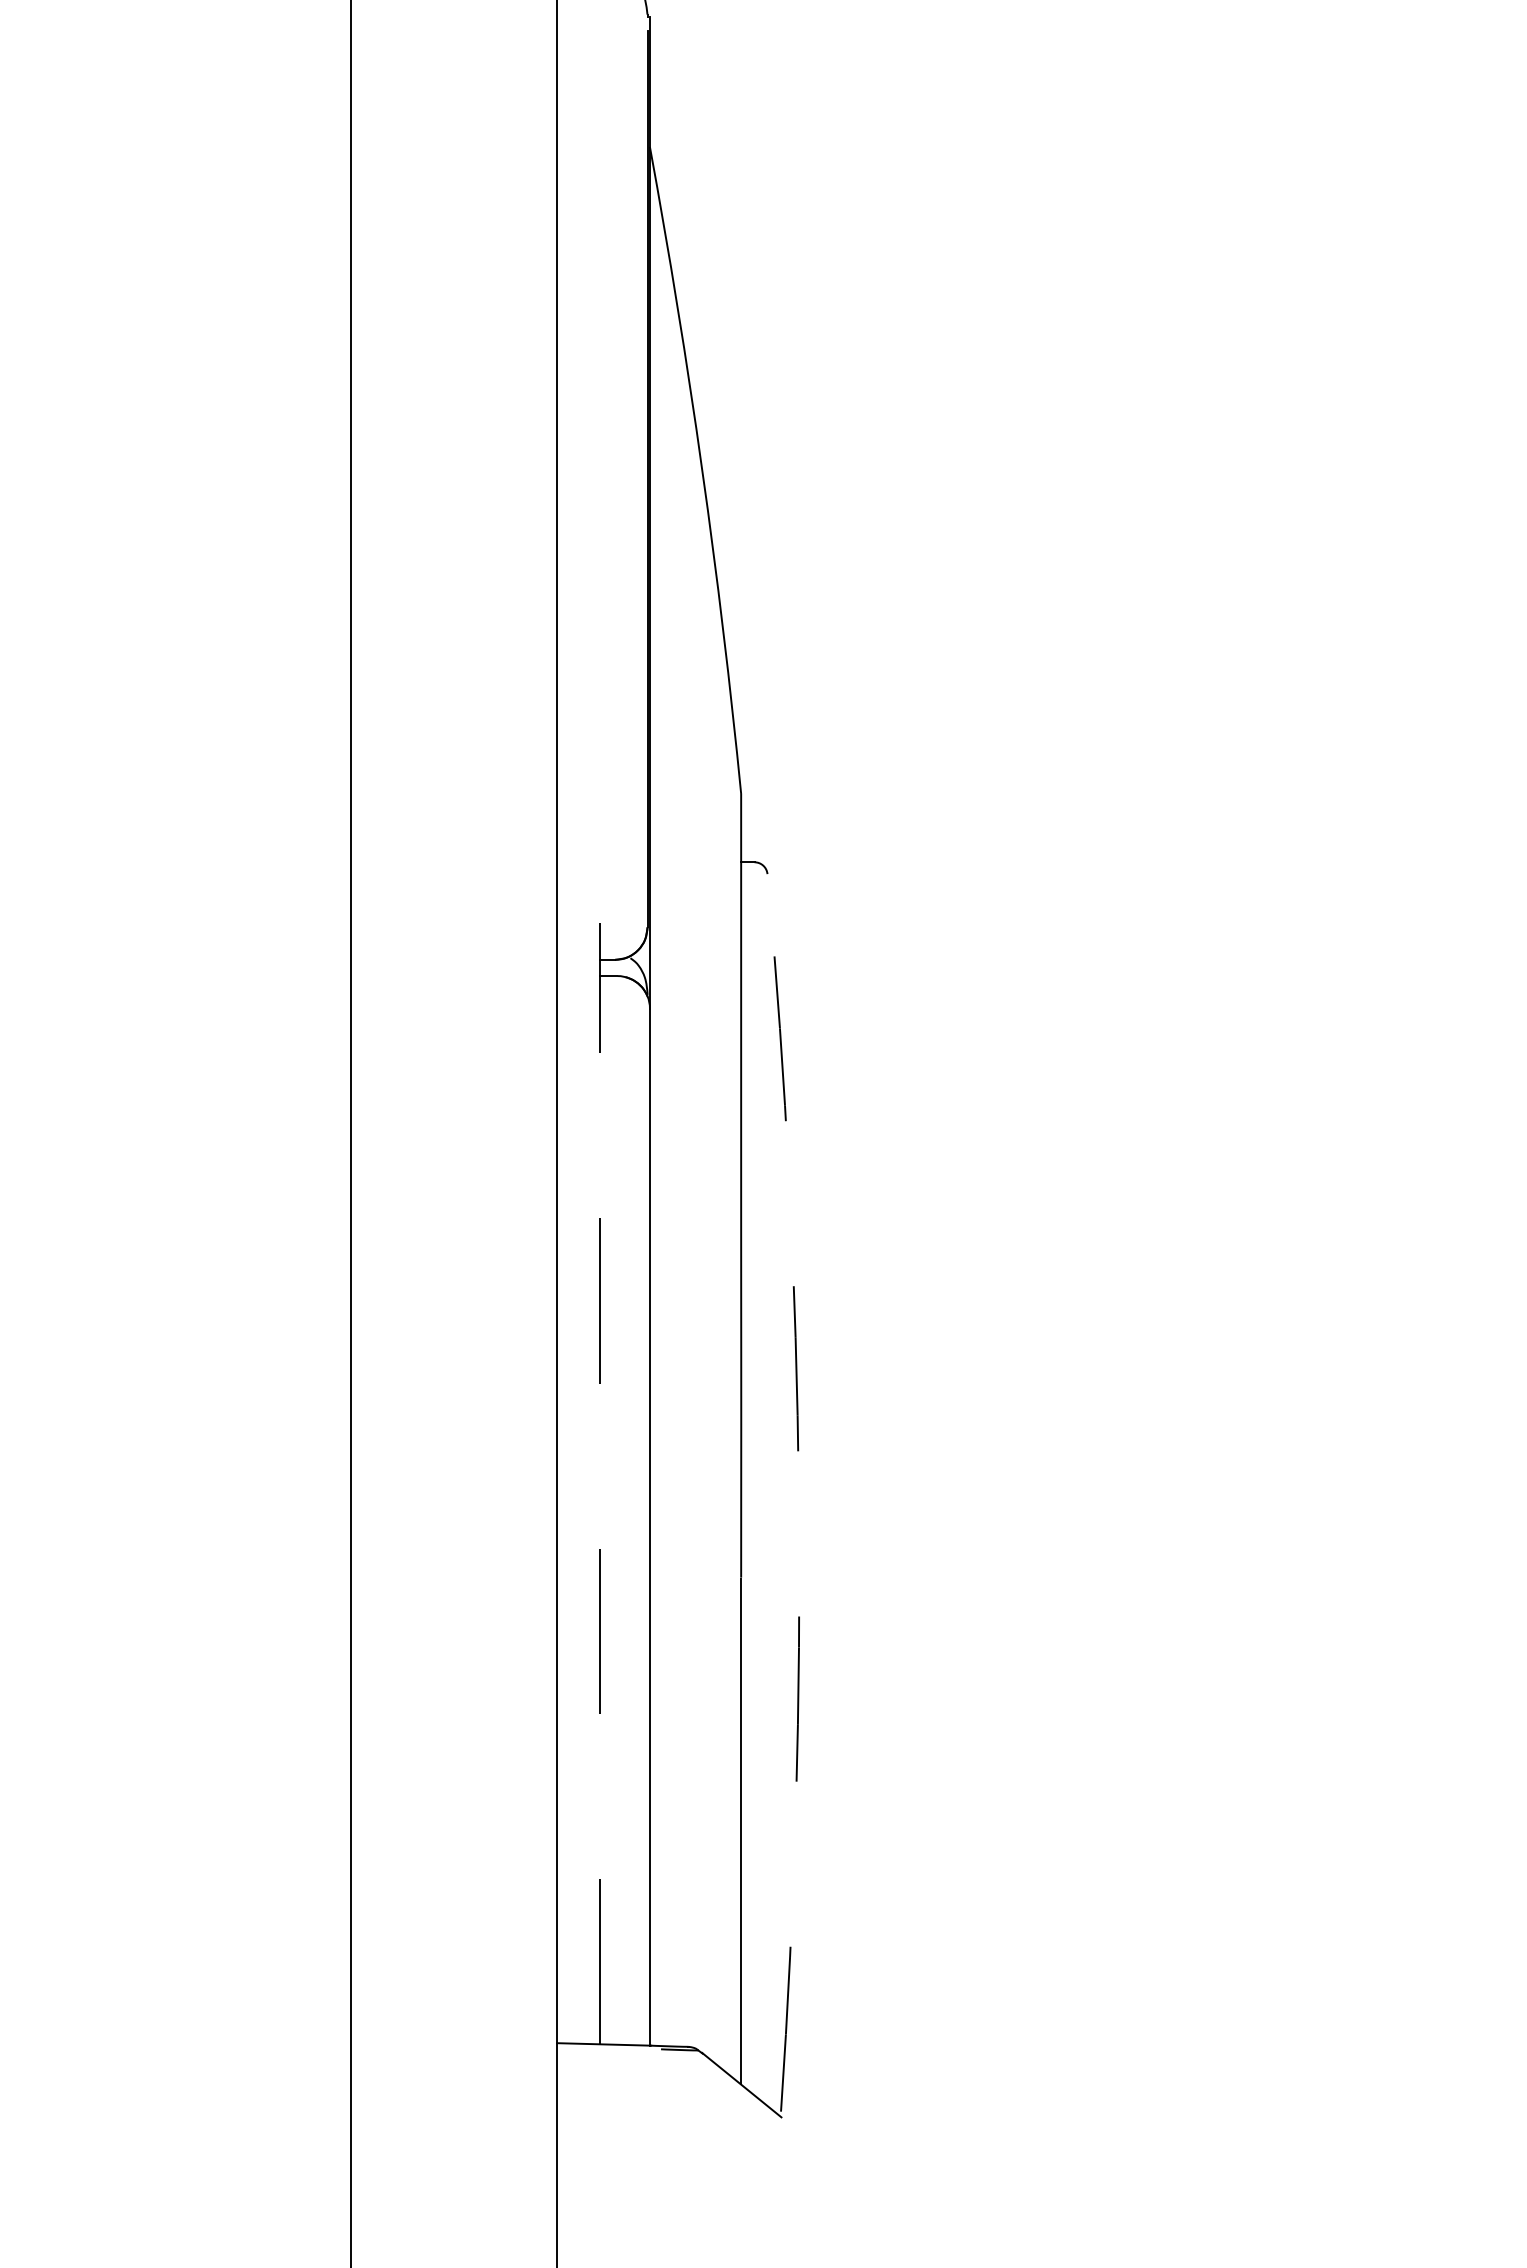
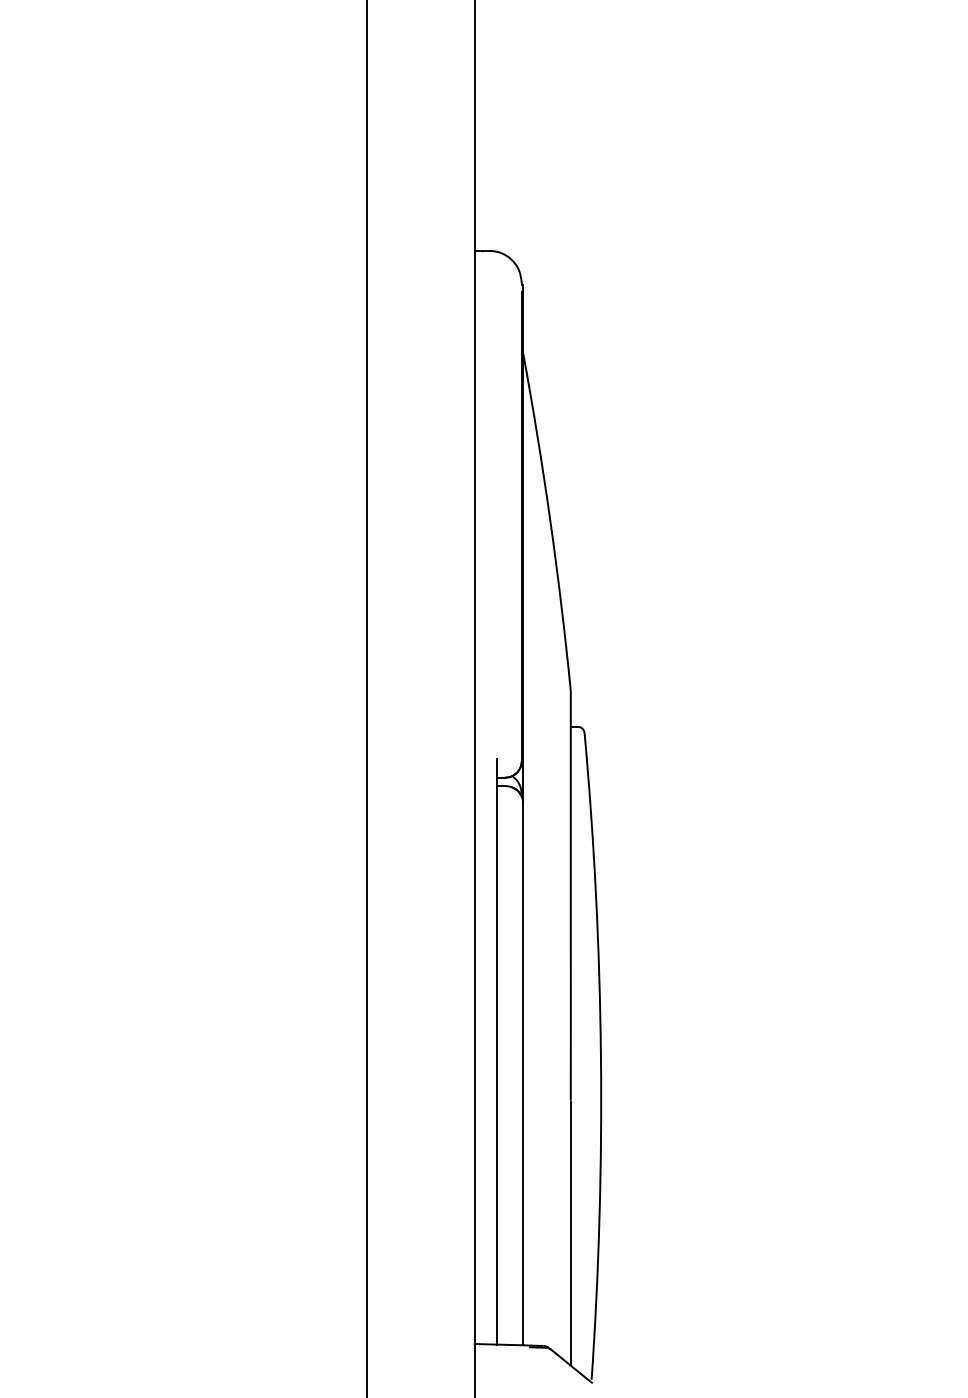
line: (600, 1483) -> (497, 1051), dashed -> solid
arc: (797, 1493) -> (600, 1056), dashed -> solid

